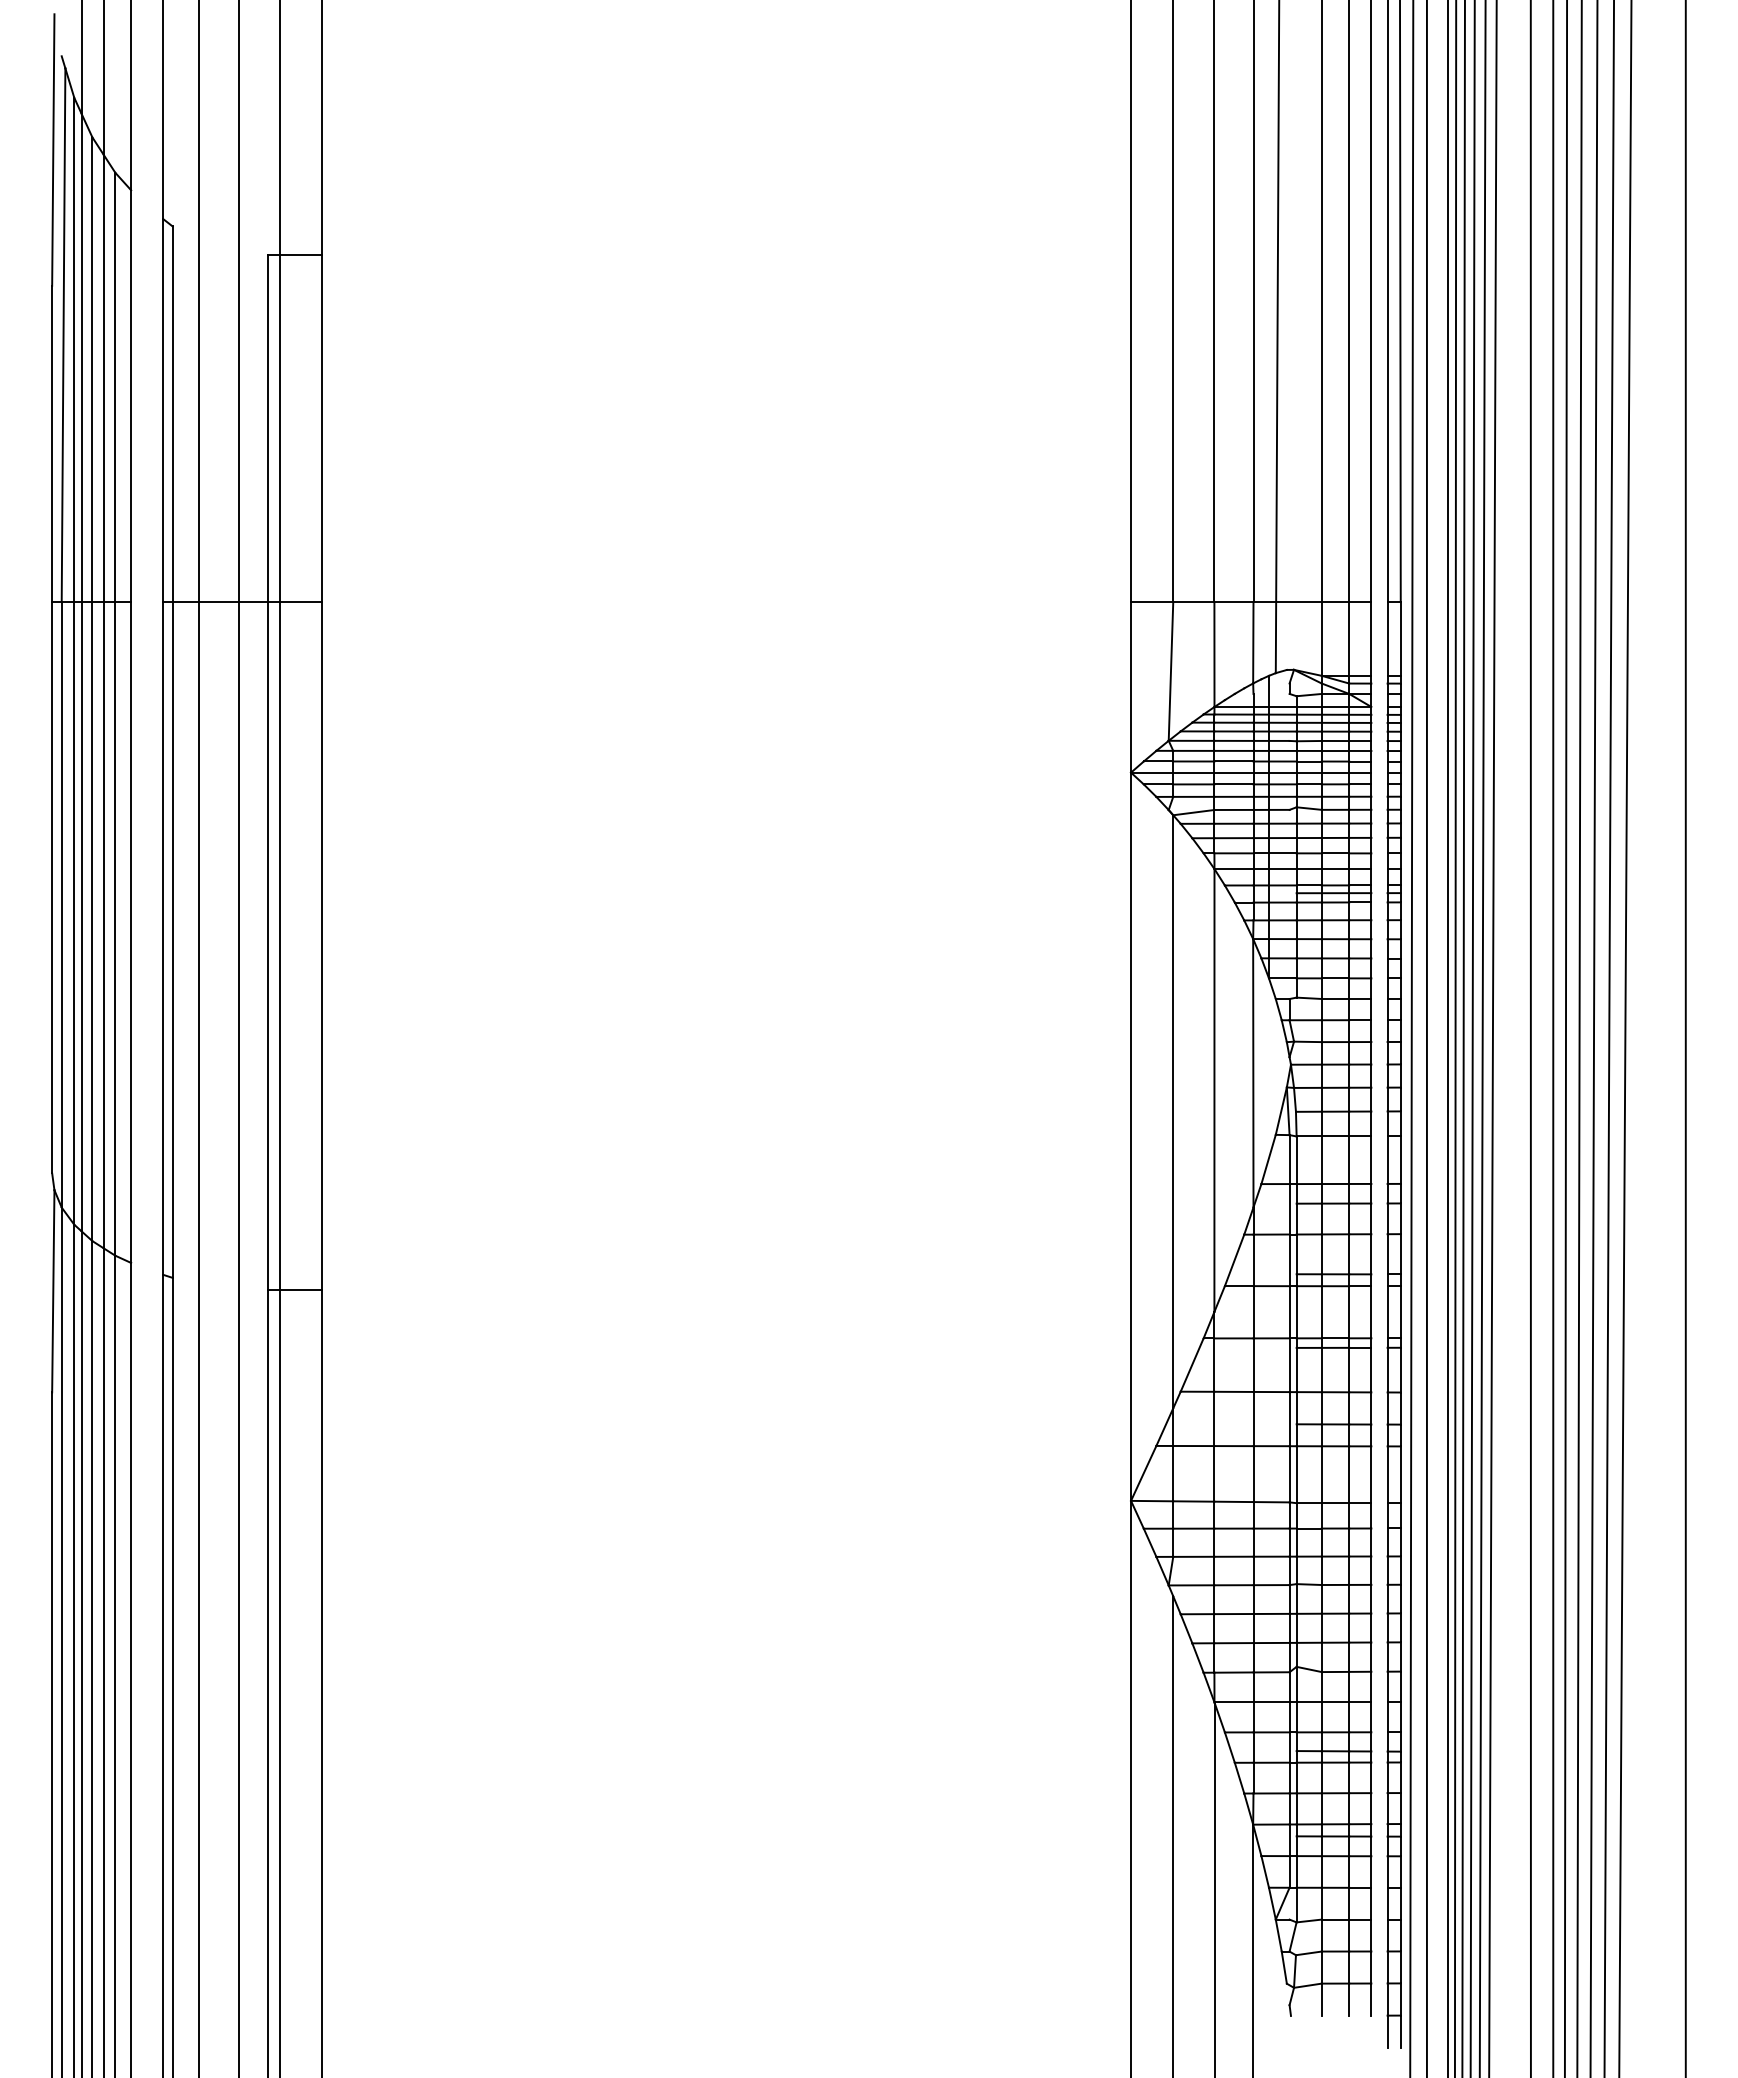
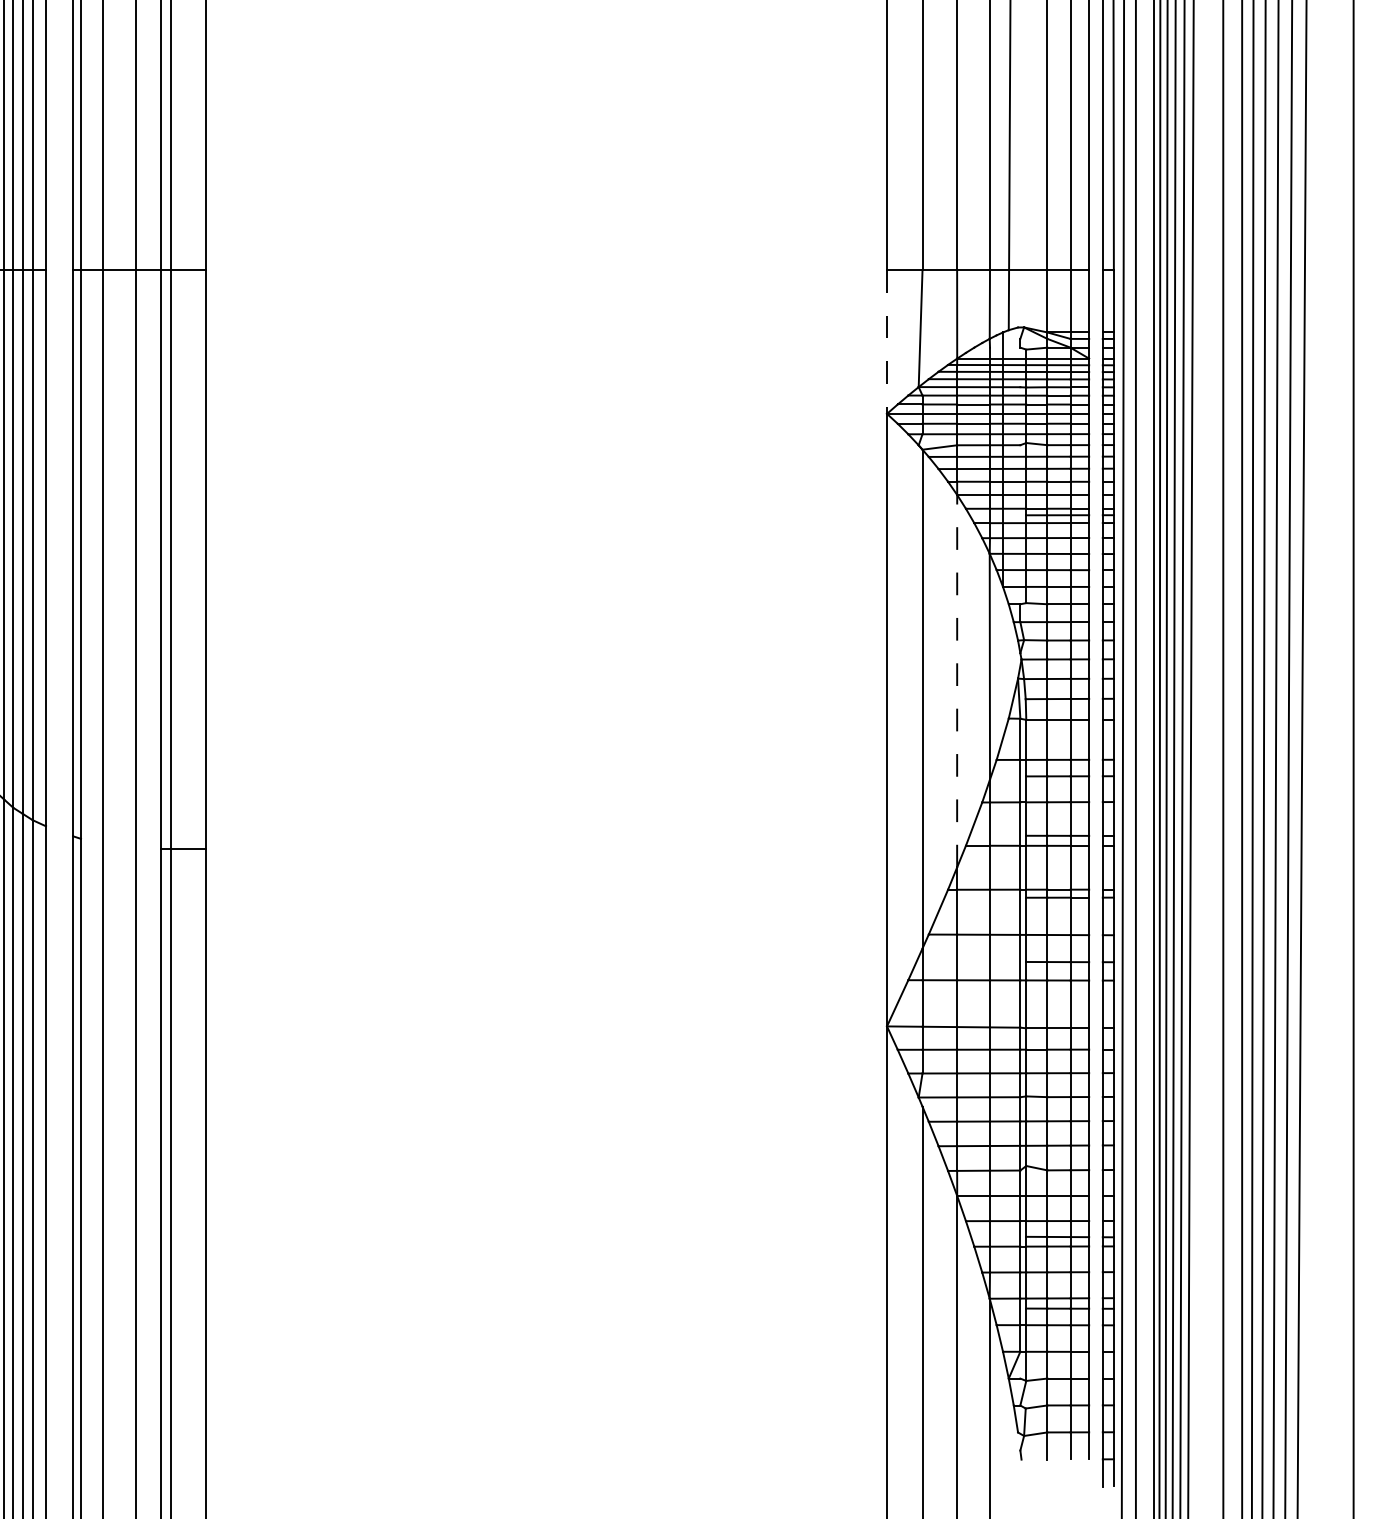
line: (1131, 687) -> (887, 342), solid -> dashed
line: (1214, 1090) -> (957, 681), solid -> dashed

